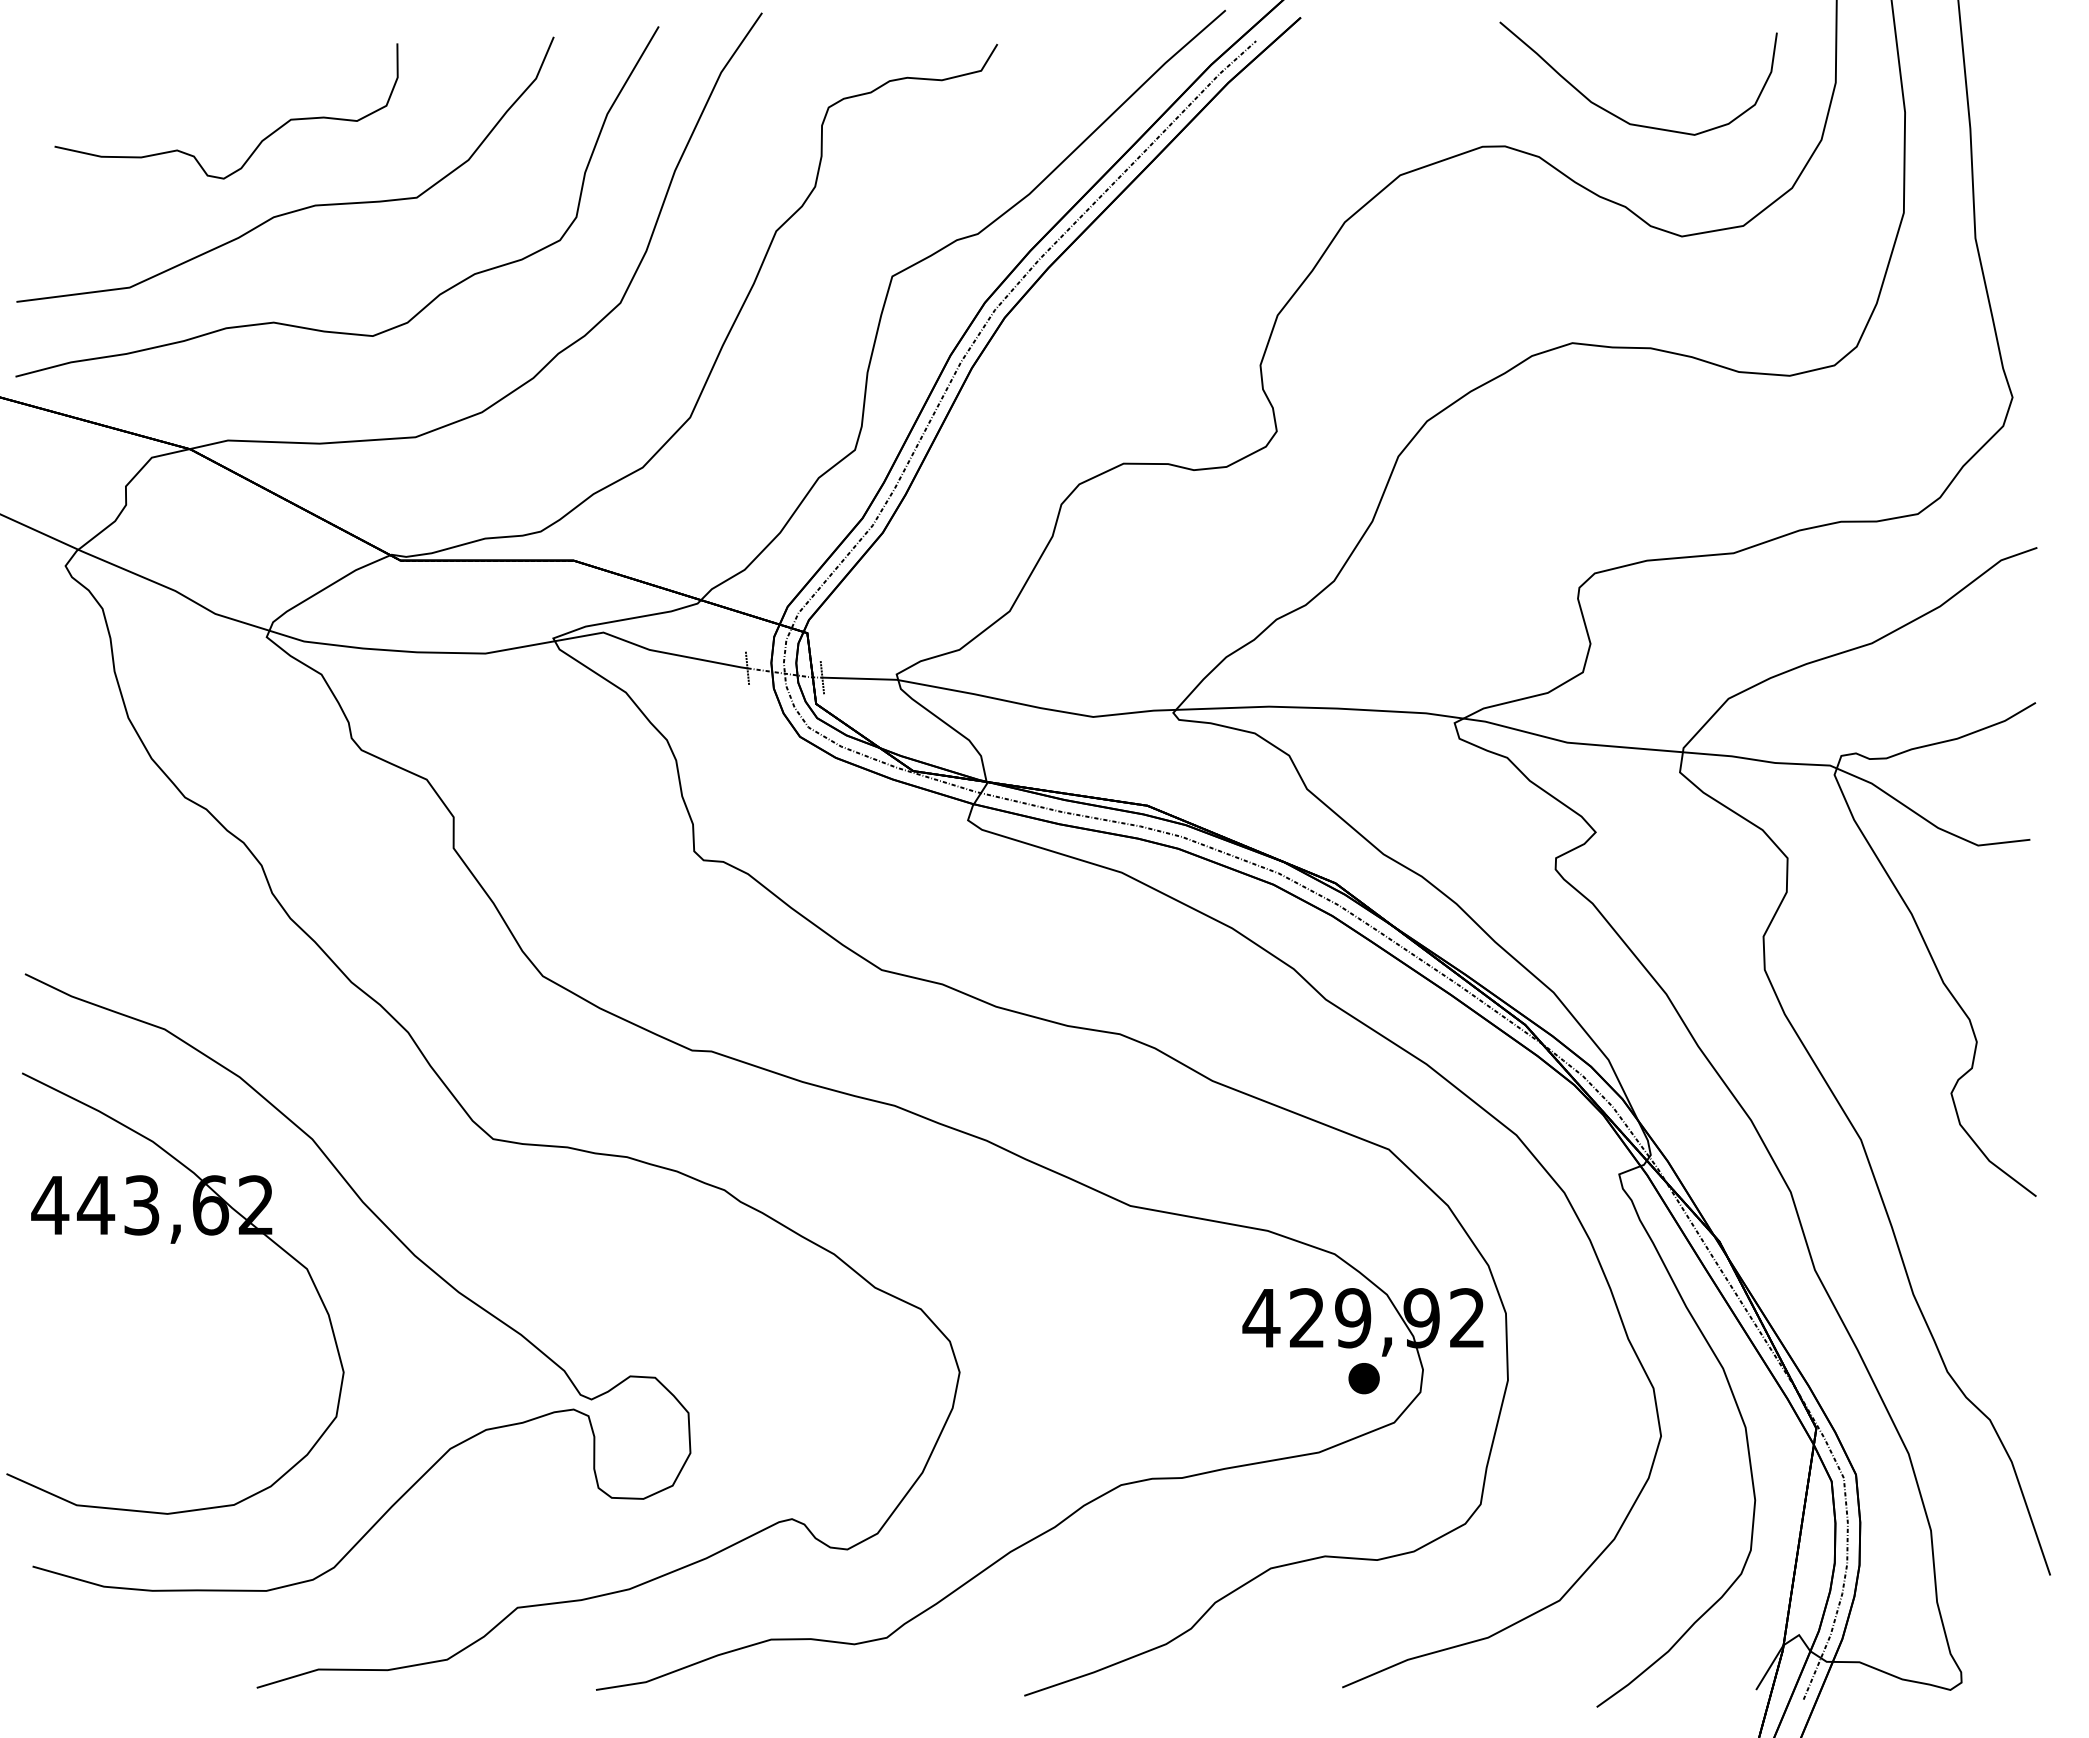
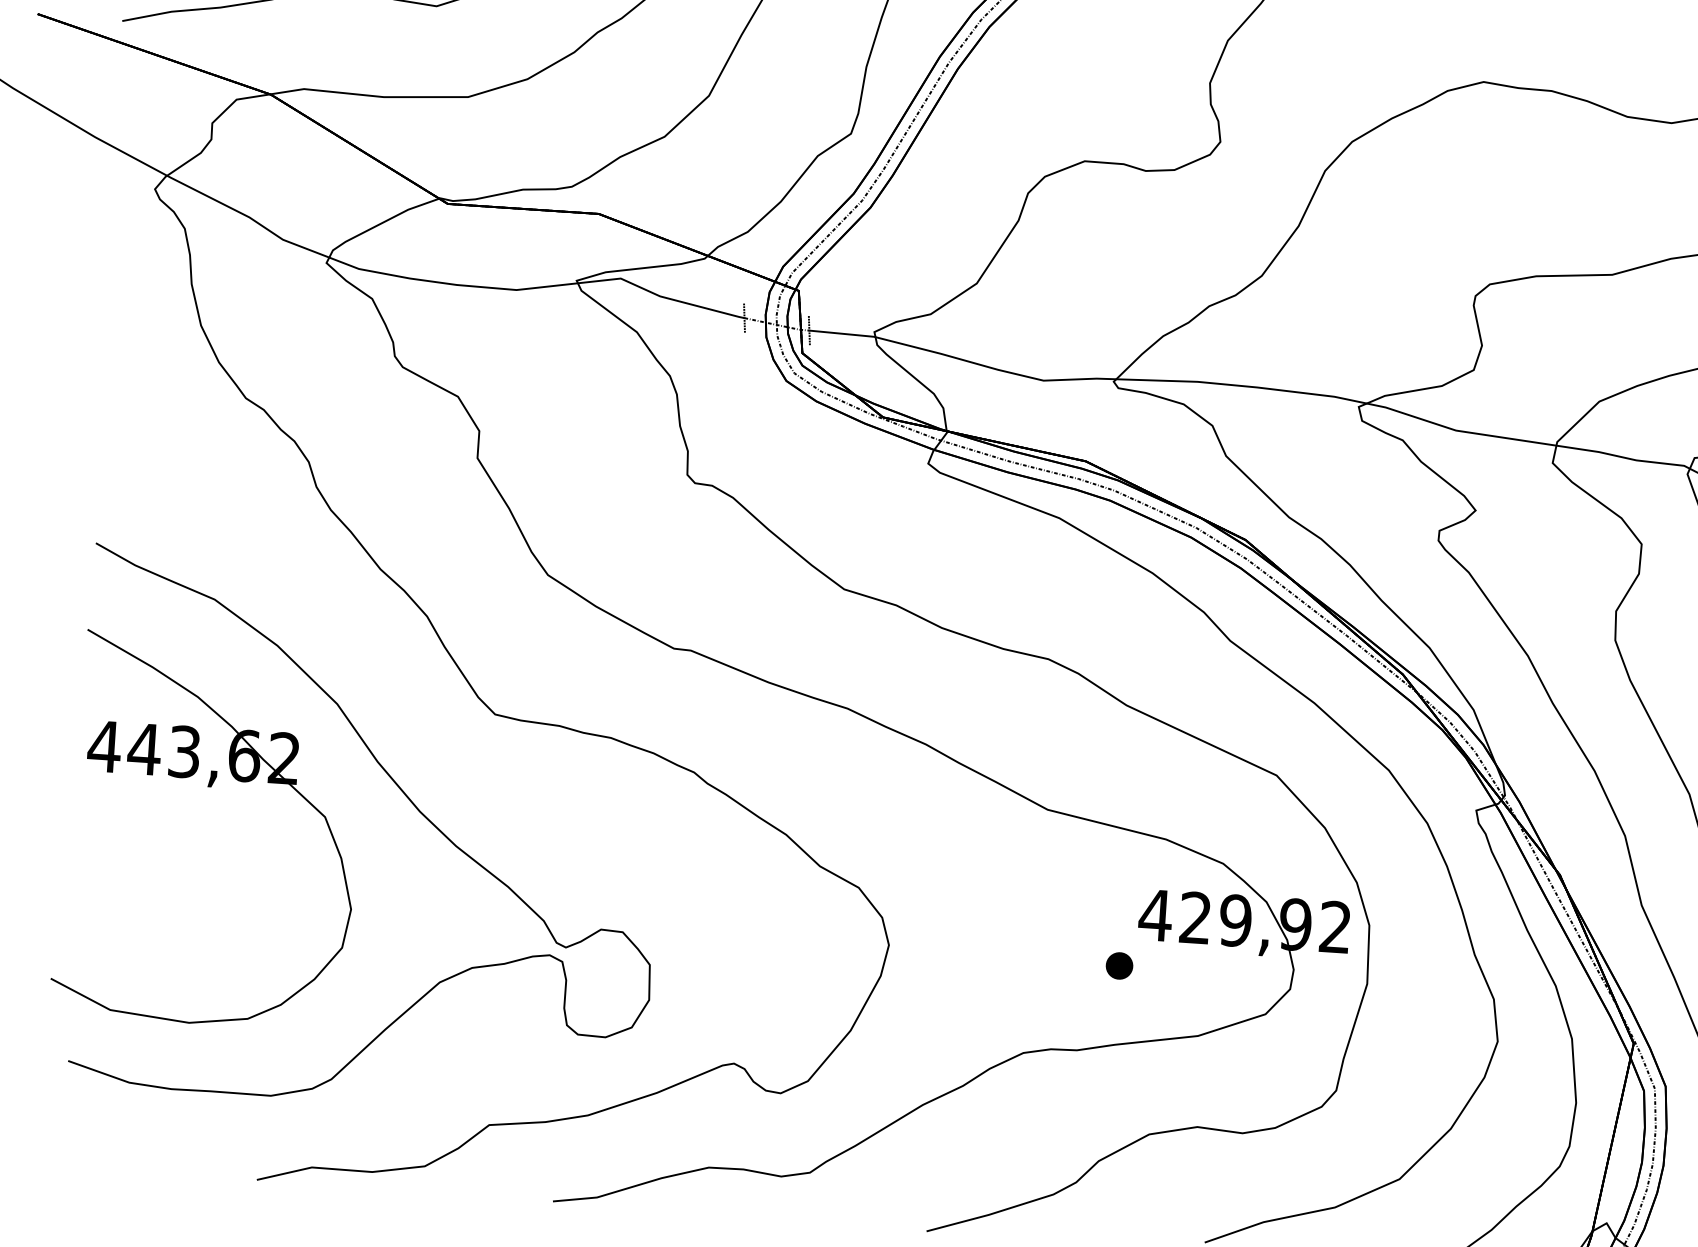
part: (1363, 1378) -> (1118, 965), moved

